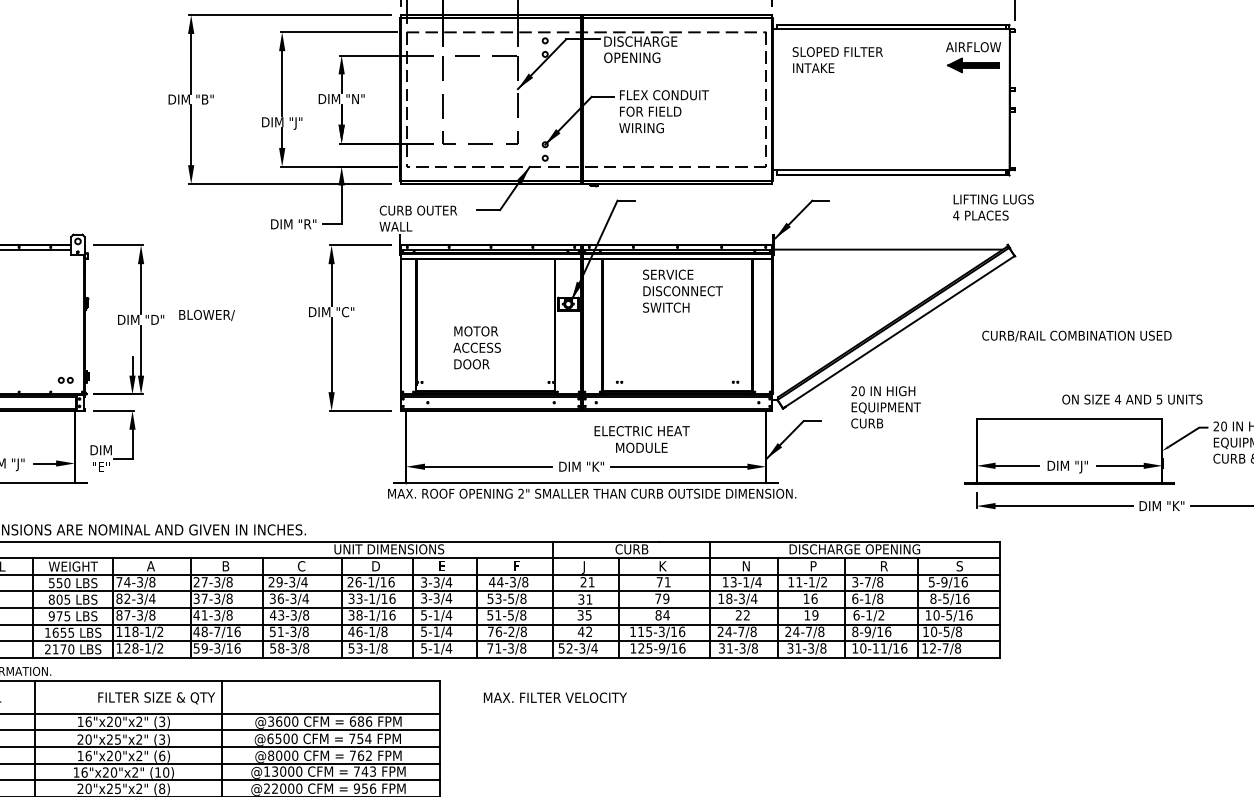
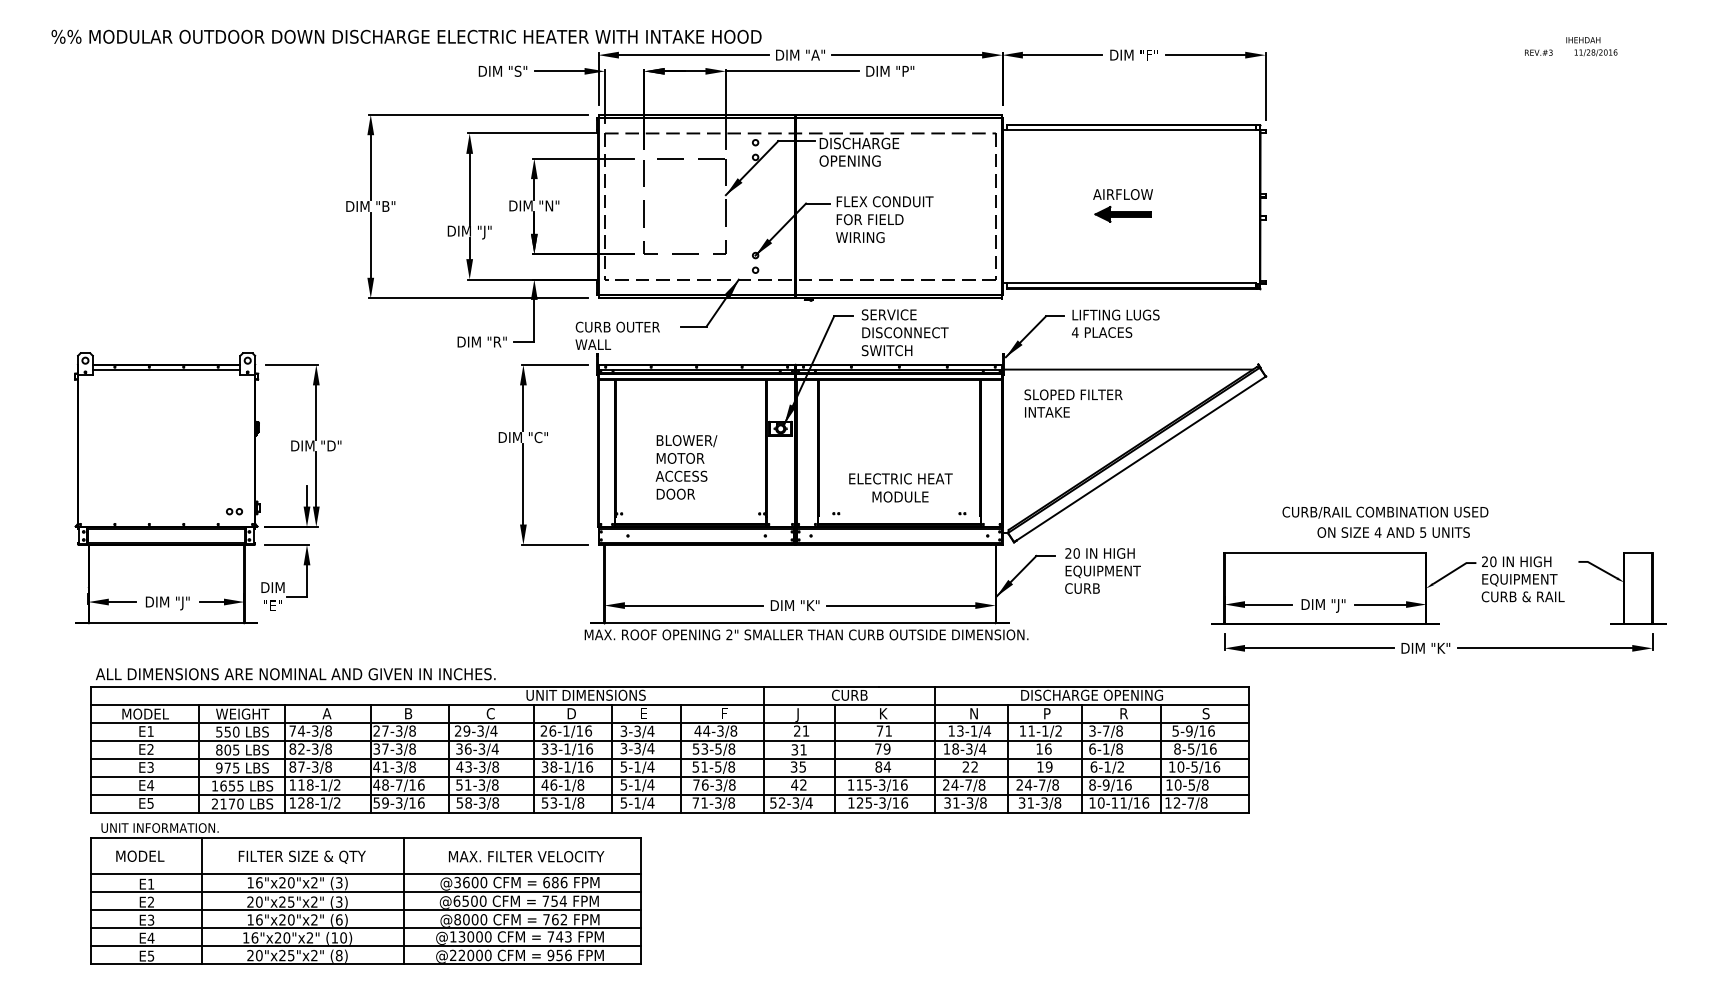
part: (973, 57) -> (1122, 205), moved
text: (837, 60) -> (1073, 403), moved
text: (993, 207) -> (1115, 323), moved
text: (682, 290) -> (904, 332), moved
text: (206, 315) -> (686, 441), moved
text: (1076, 336) -> (1385, 512), moved
text: (885, 406) -> (1102, 570), moved
text: (641, 439) -> (900, 487), moved
text: (152, 598) -> (328, 748), 82-3/4 -> 82-3/8
text: (511, 632) -> (718, 785), 76-2/8 -> 76-3/8
text: (662, 647) -> (882, 802), 125-9/16 -> 125-3/16
text: (155, 697) -> (301, 856), moved
text: (555, 697) -> (526, 856), moved

